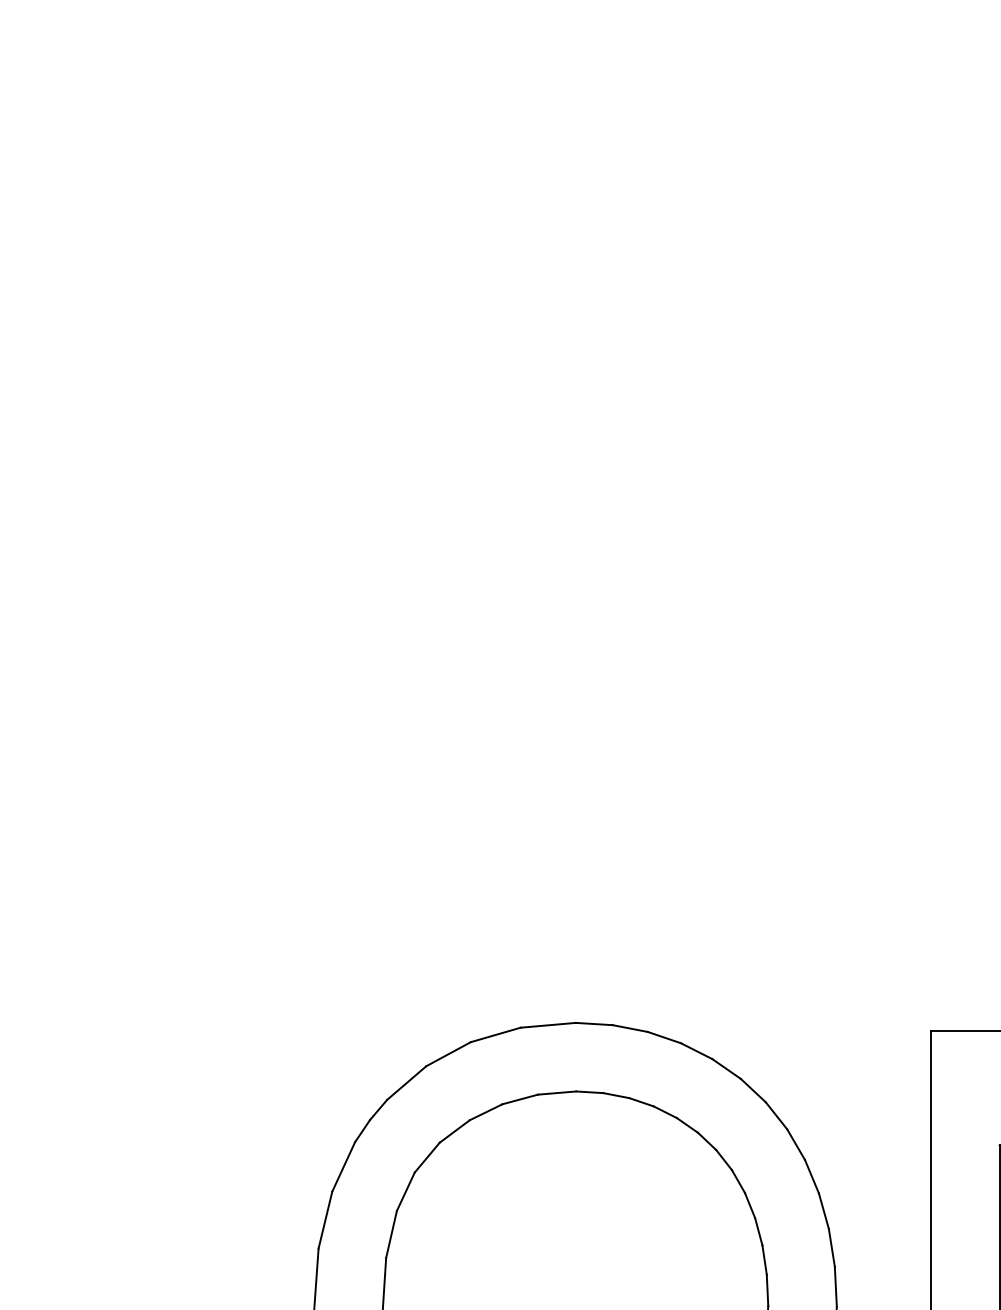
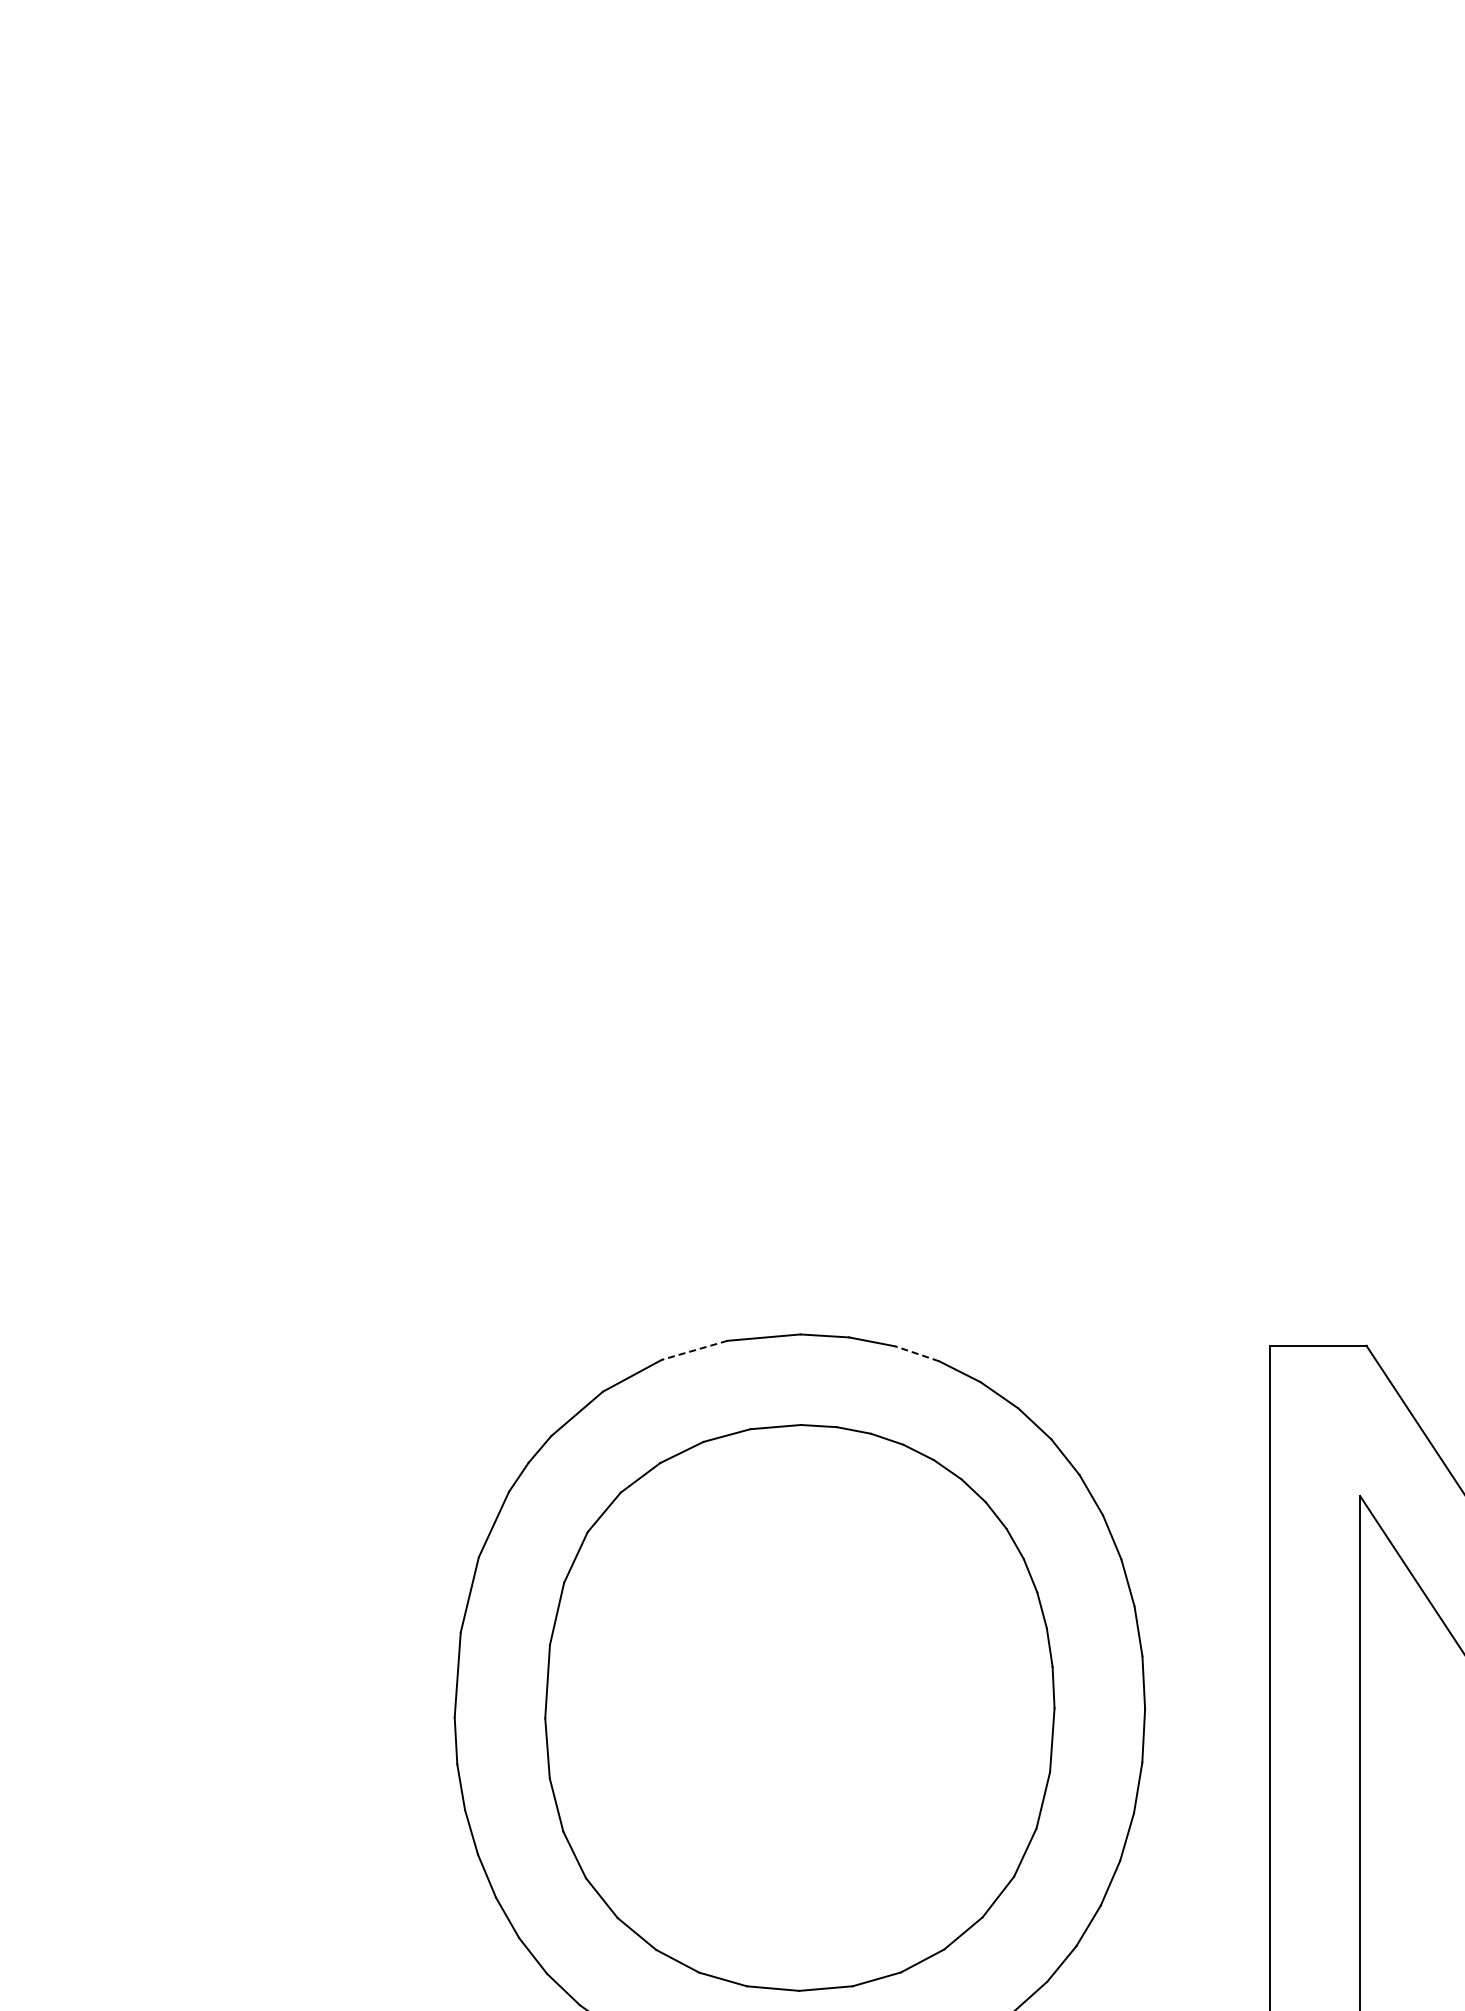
line: (495, 1035) -> (694, 1350), solid -> dashed
line: (663, 1037) -> (916, 1353), solid -> dashed

